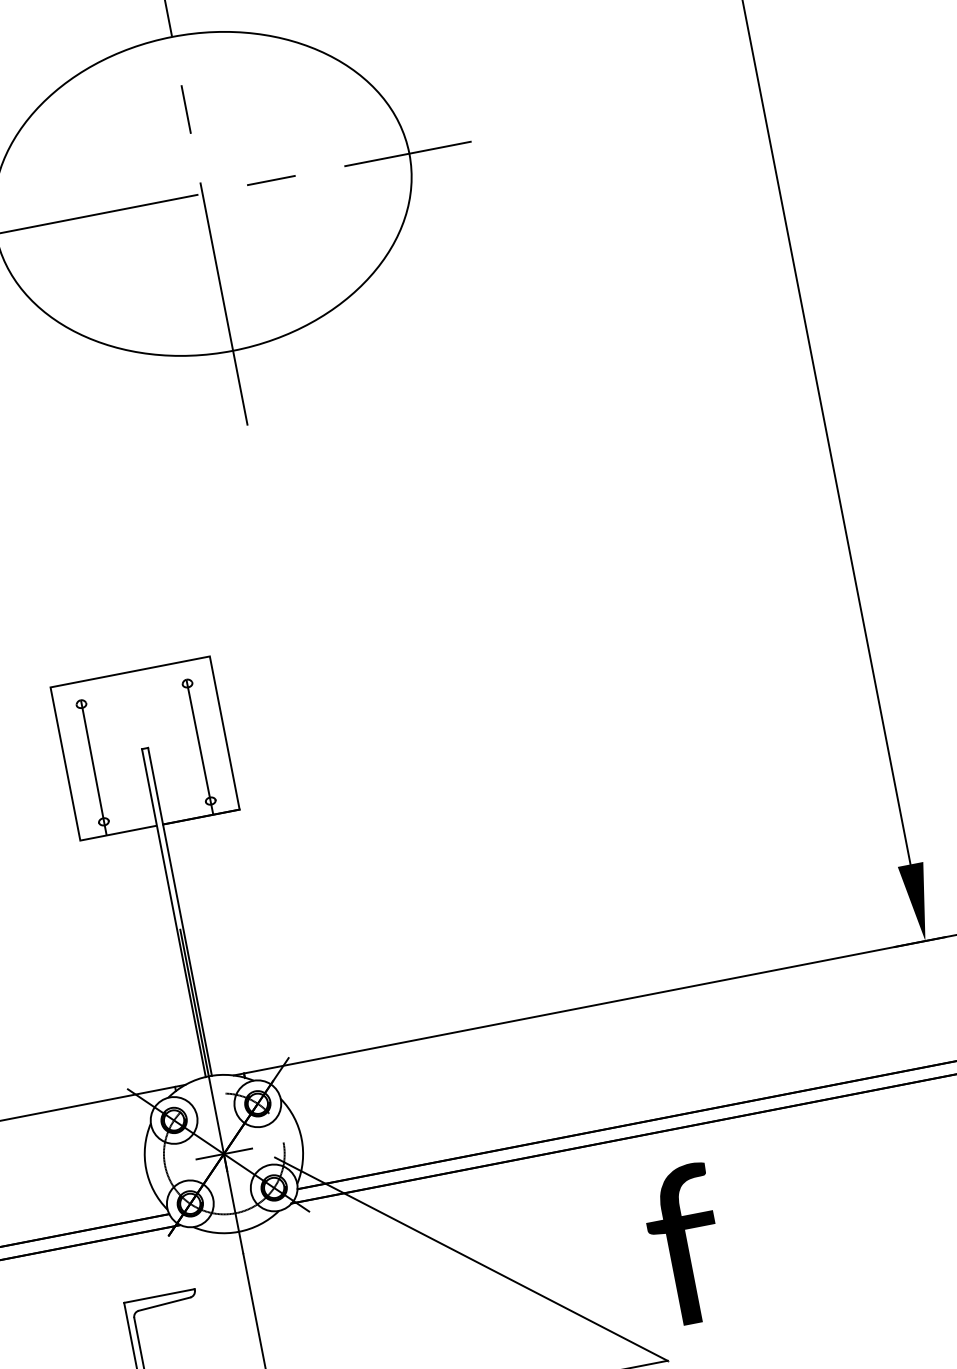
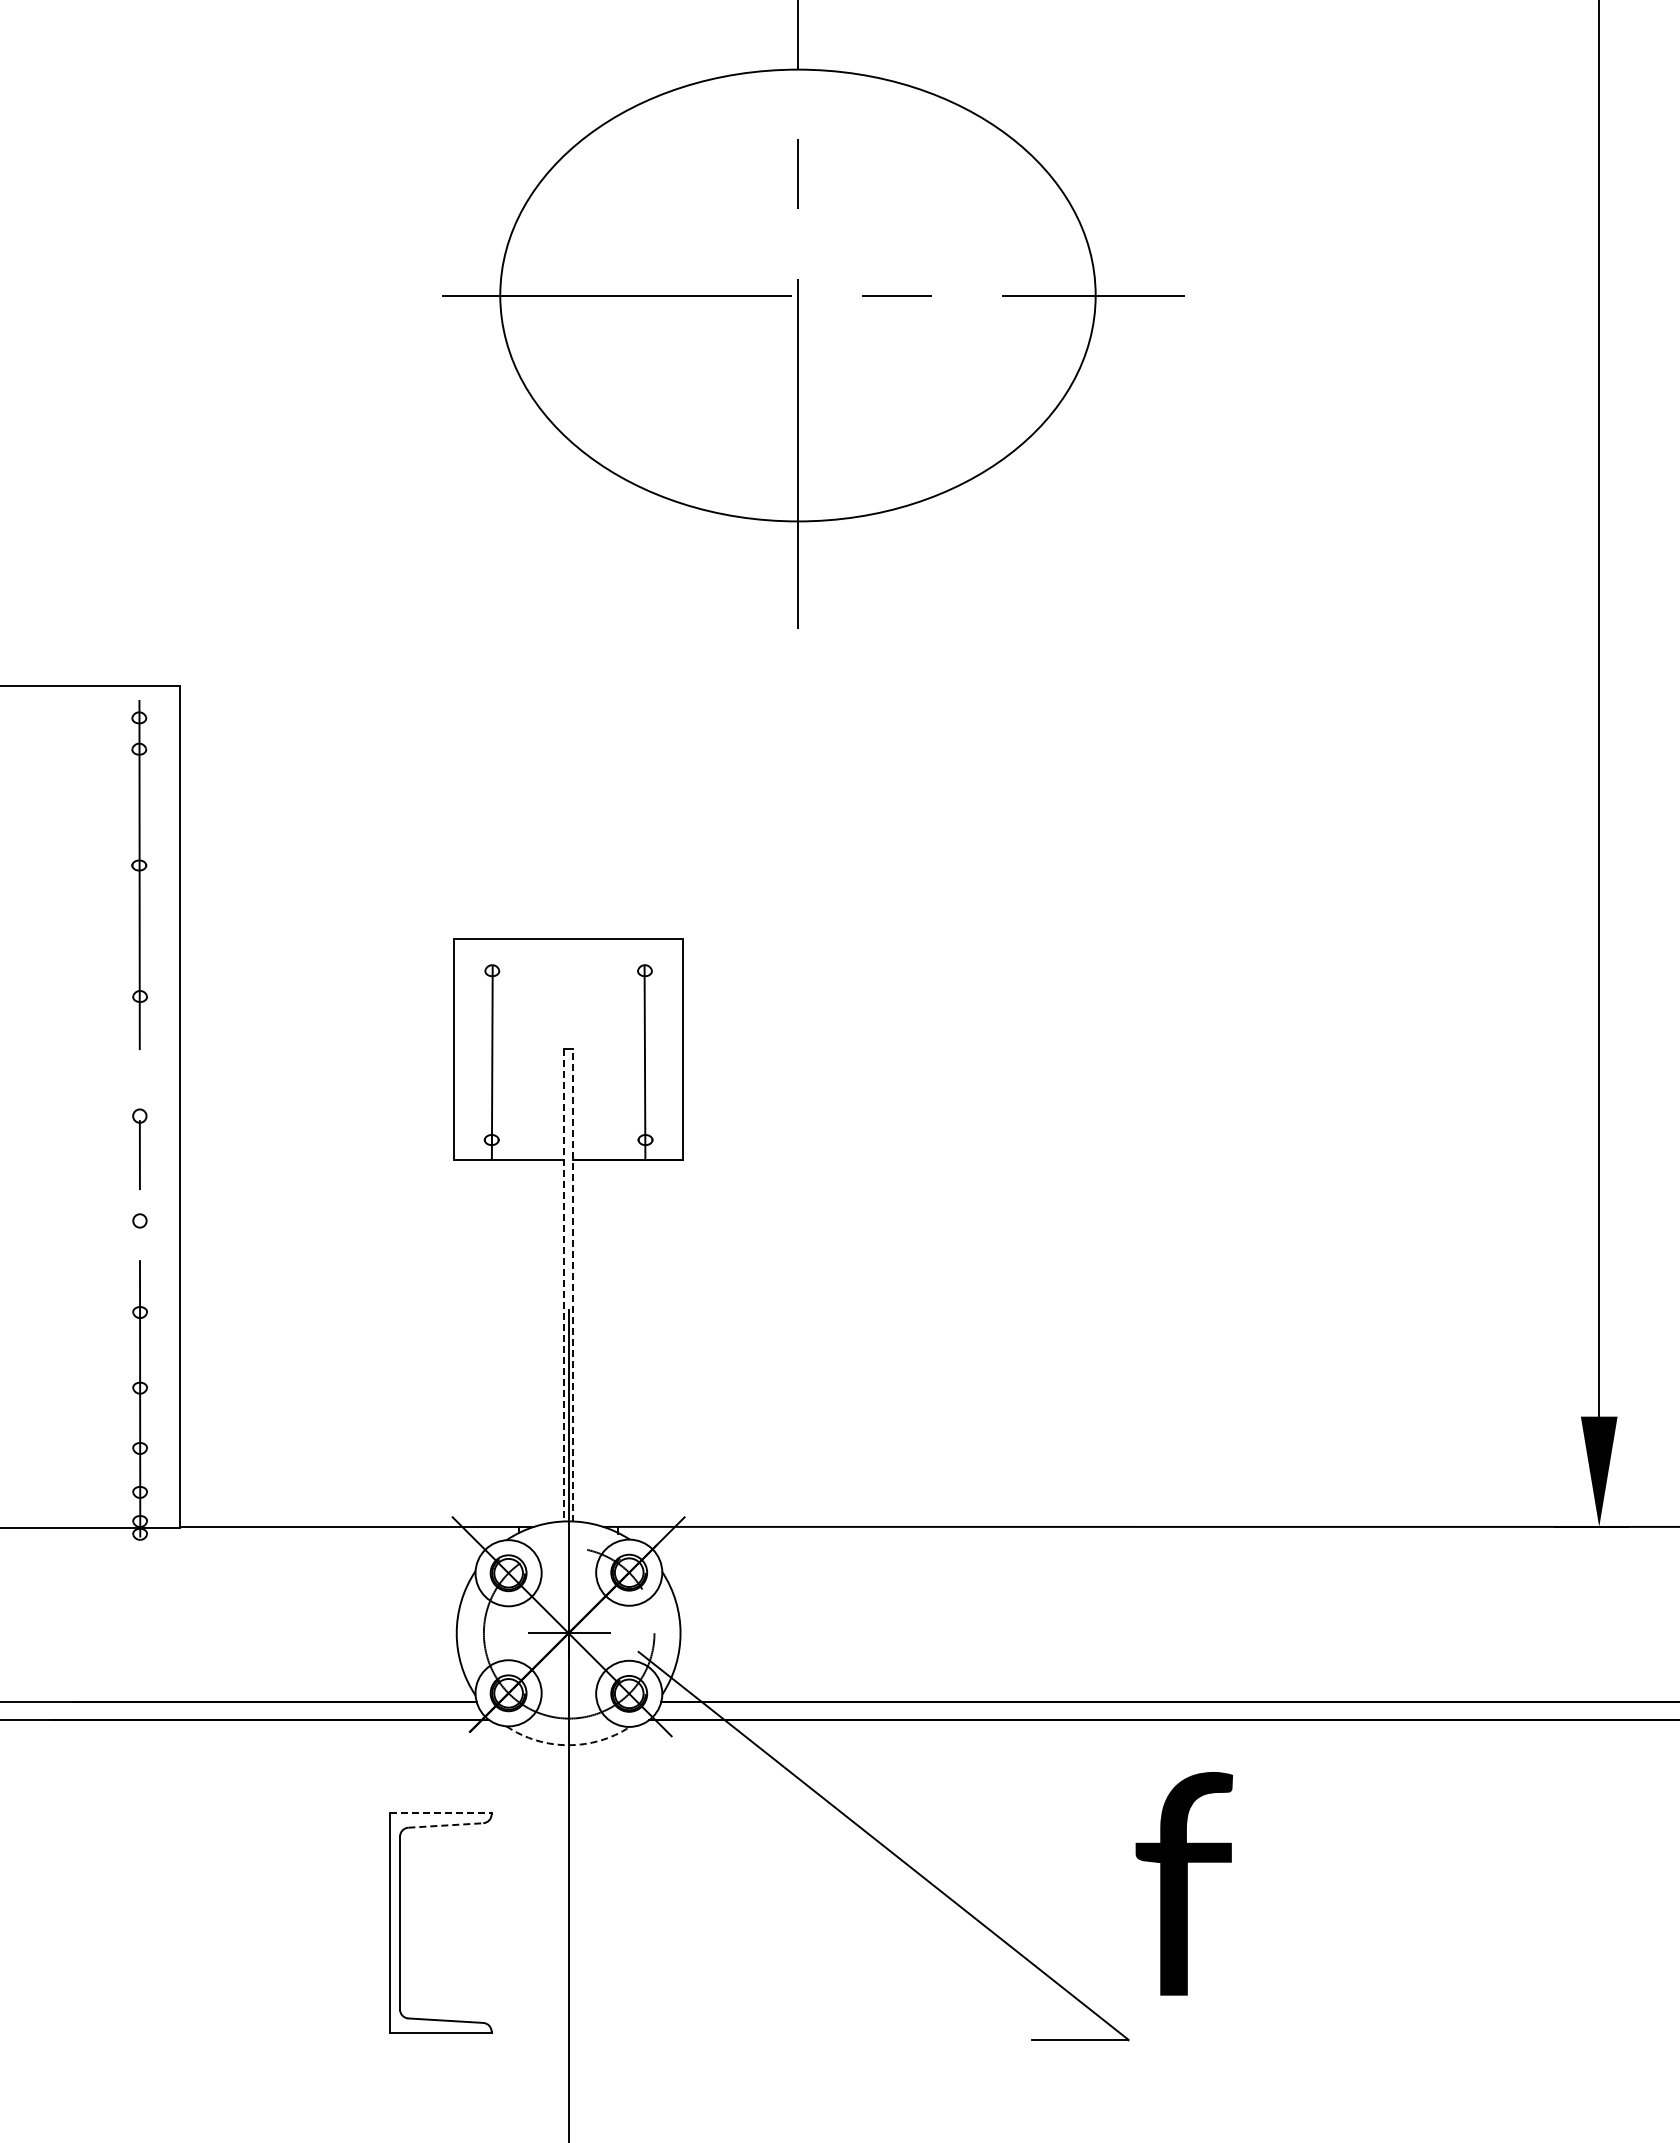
line: (180, 911) -> (573, 1285), solid -> dashed
line: (174, 913) -> (564, 1286), solid -> dashed
arc: (238, 1232) -> (568, 1745), solid -> dashed
line: (159, 1295) -> (440, 1812), solid -> dashed
line: (164, 1304) -> (445, 1825), solid -> dashed

